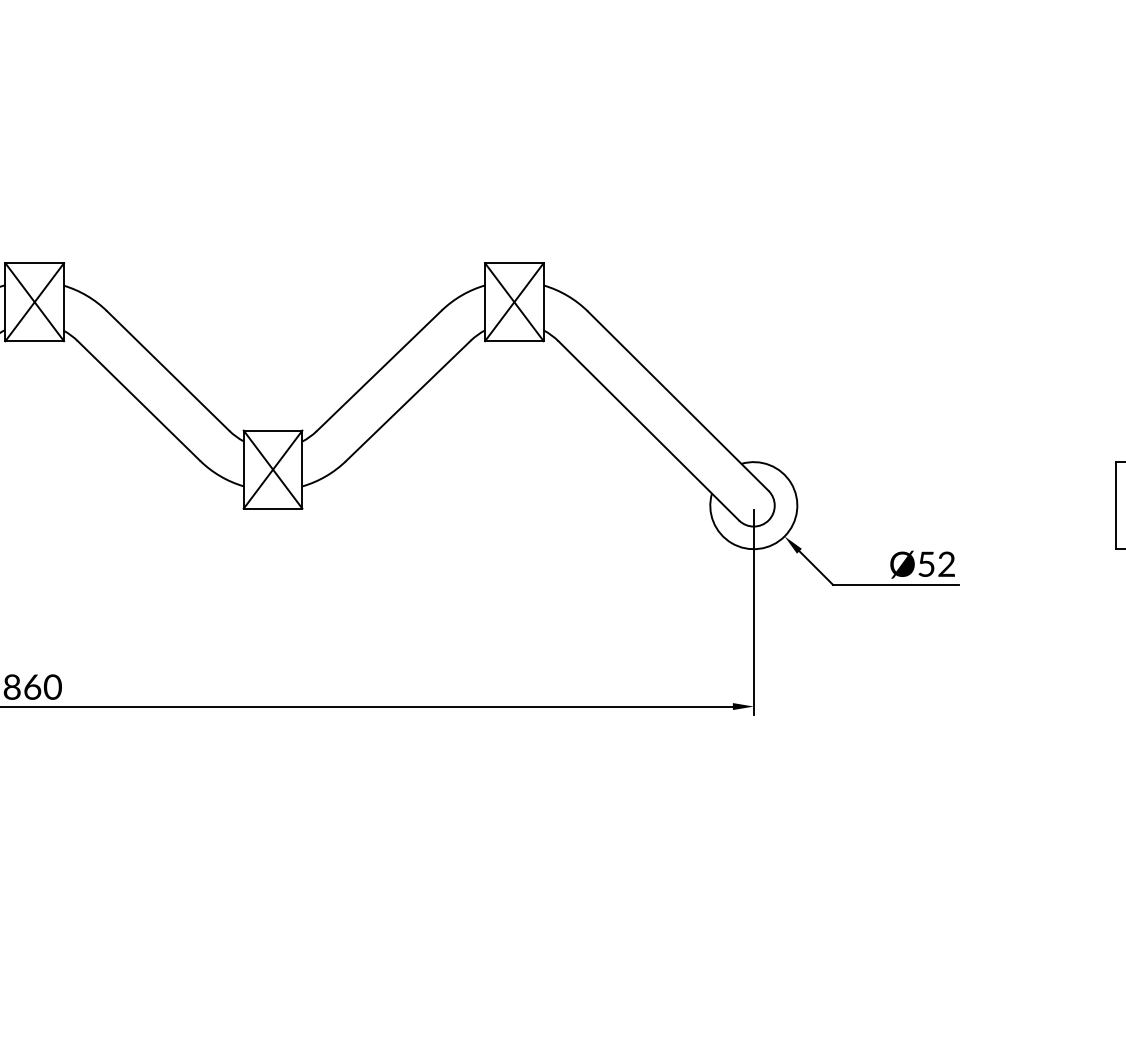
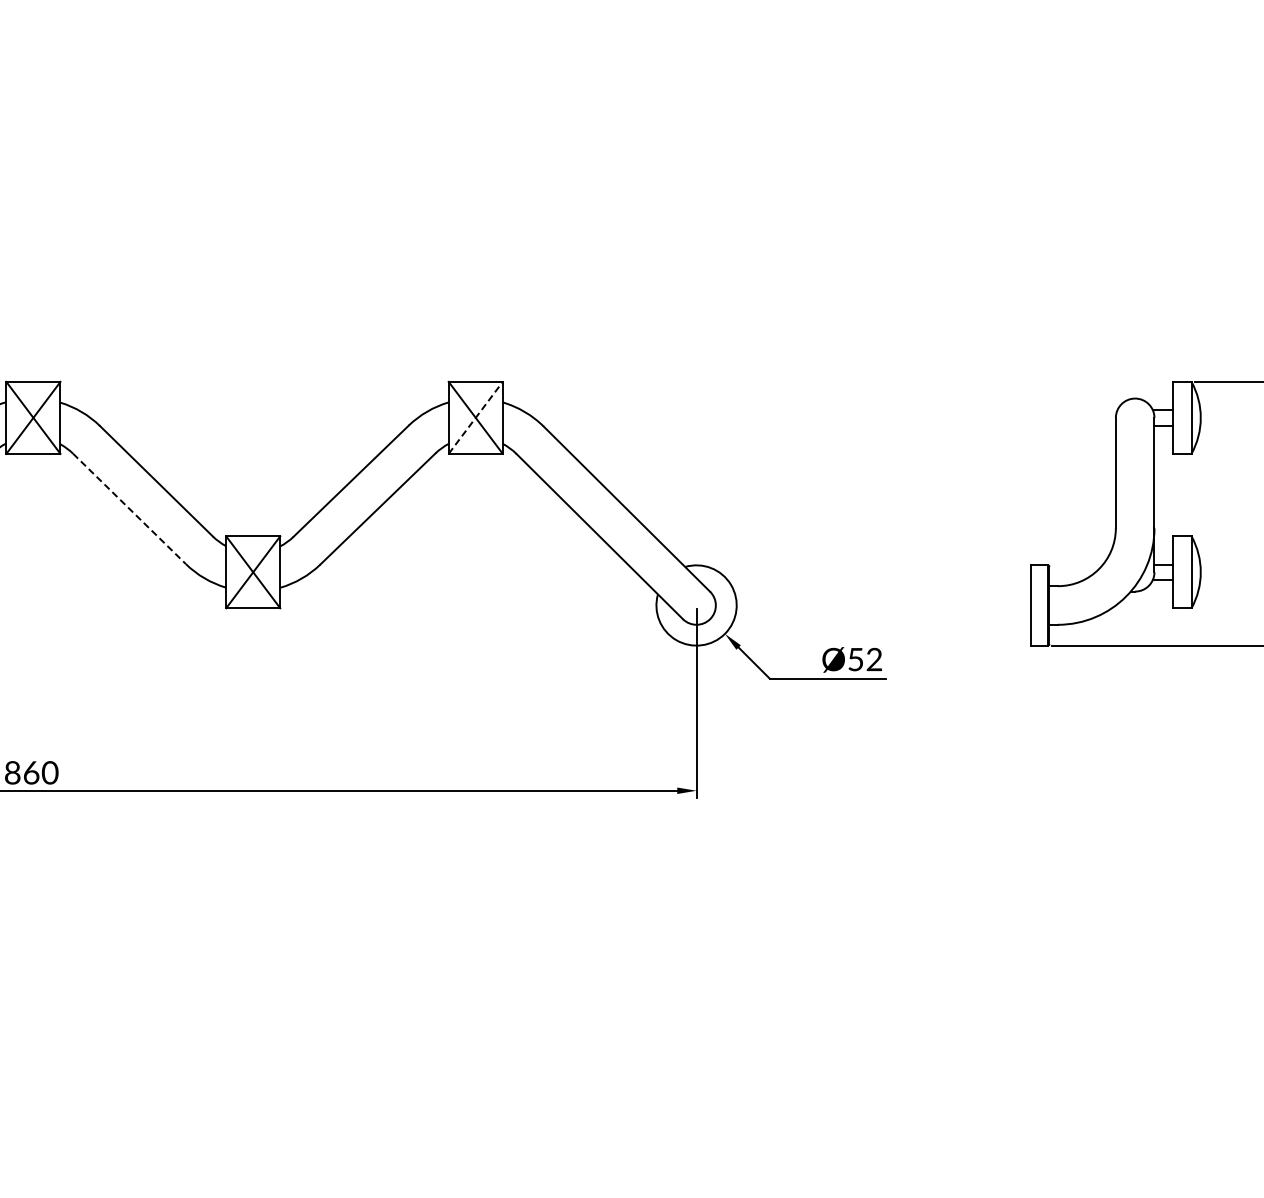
line: (514, 301) -> (475, 417), solid -> dashed
line: (138, 400) -> (129, 508), solid -> dashed

